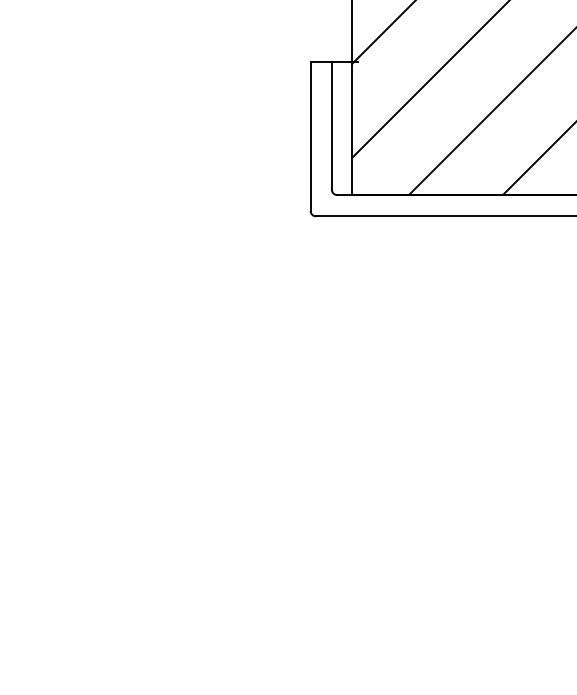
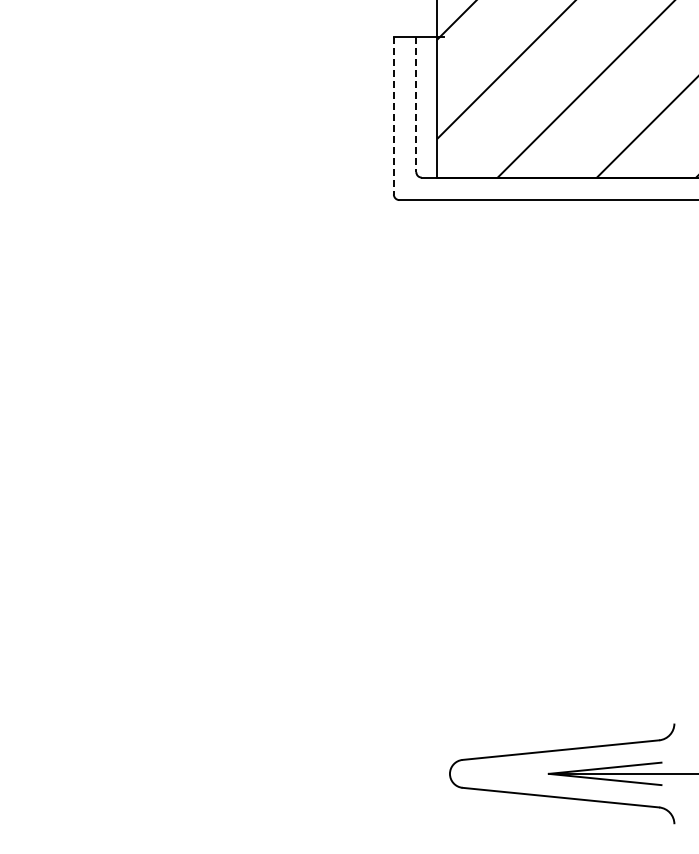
line: (332, 126) -> (416, 105), solid -> dashed
line: (310, 136) -> (393, 115), solid -> dashed

